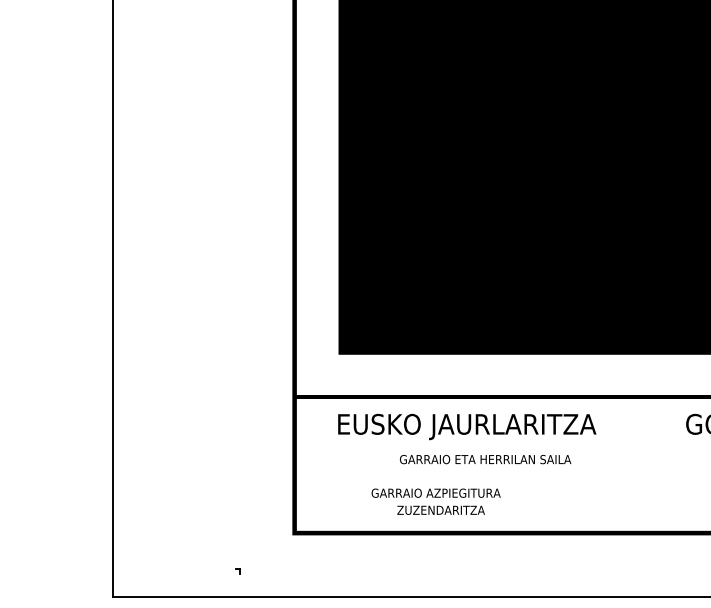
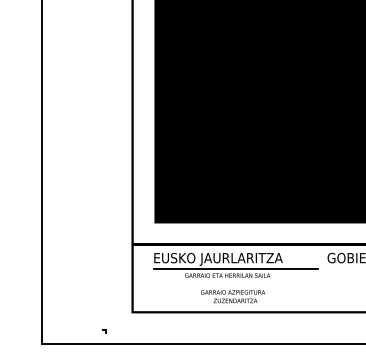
line: (501, 445) -> (235, 268), added
text: (437, 501) -> (233, 296), moved

